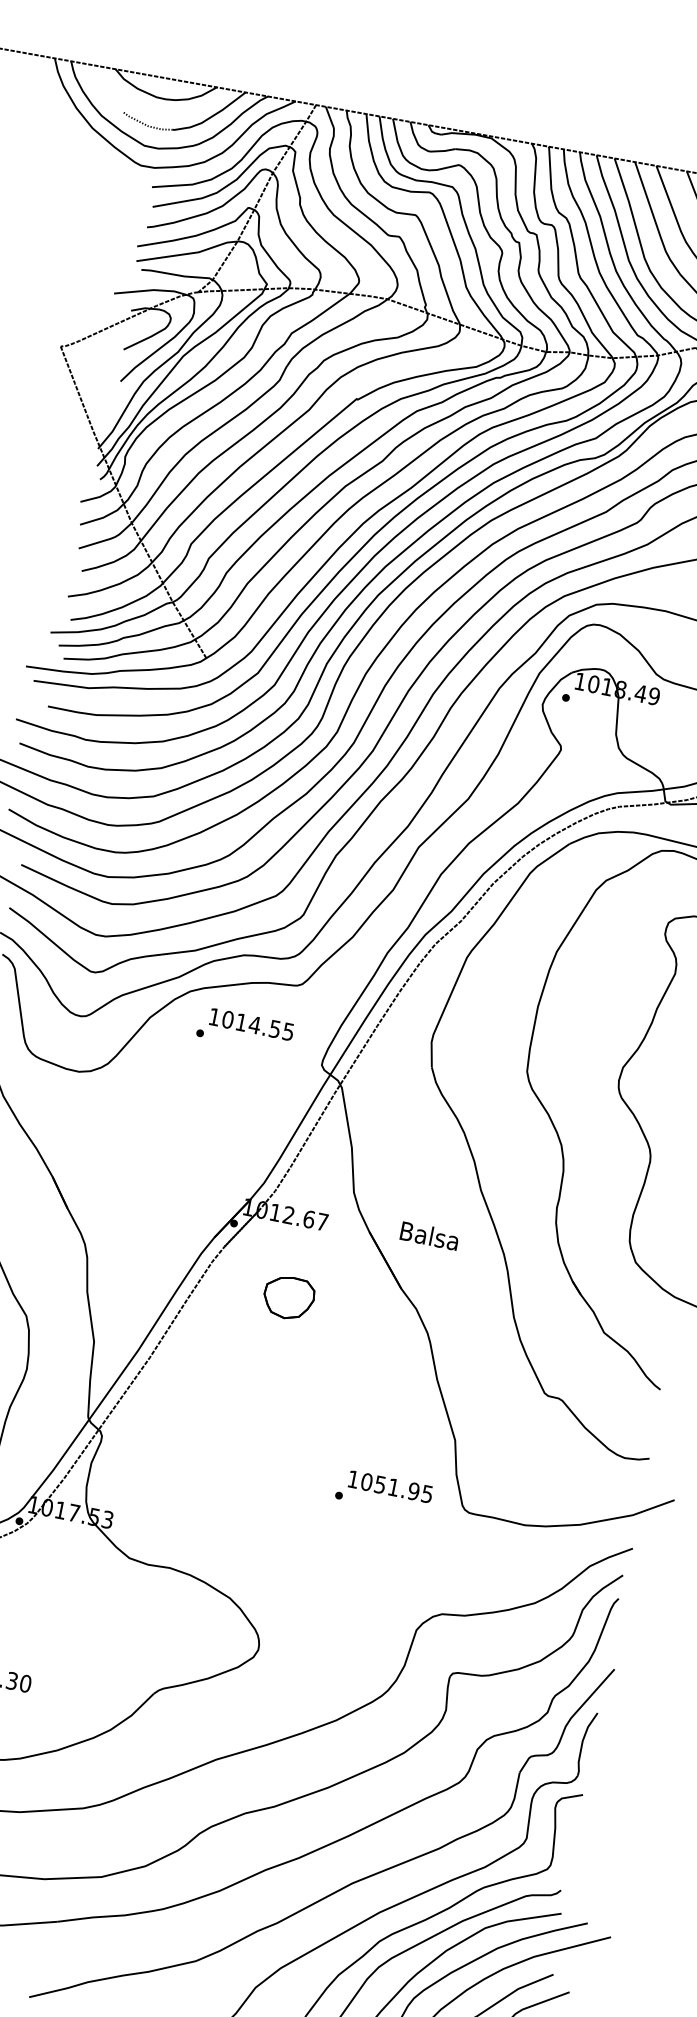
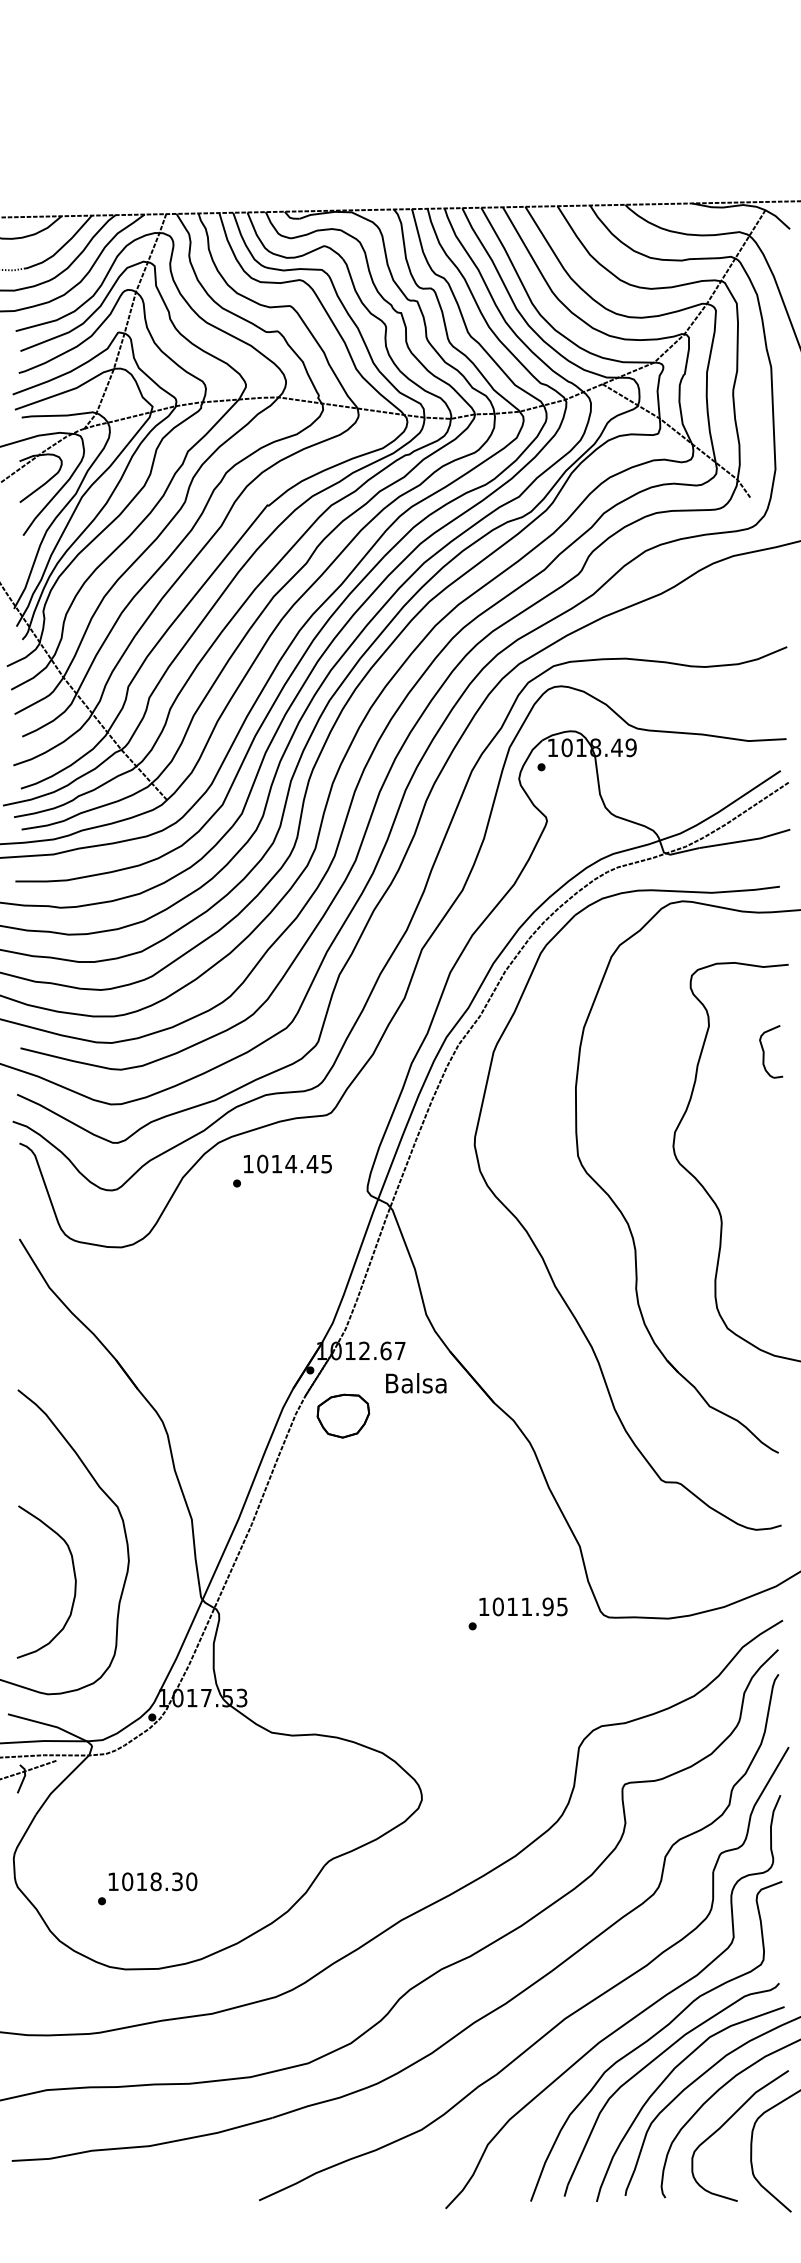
text: (274, 1029) -> (312, 1164), 1014.55 -> 1014.45
text: (429, 1236) -> (416, 1383), moved
part: (289, 1297) -> (343, 1415), moved
text: (380, 1484) -> (512, 1606), 1051.95 -> 1011.95

